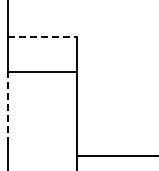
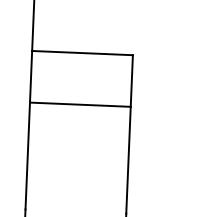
line: (42, 36) -> (82, 53), dashed -> solid
line: (8, 107) -> (28, 155), dashed -> solid

